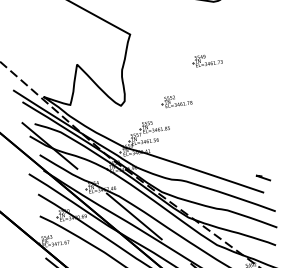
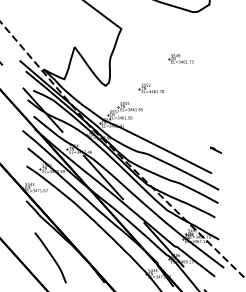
line: (263, 176) -> (216, 149), moved

